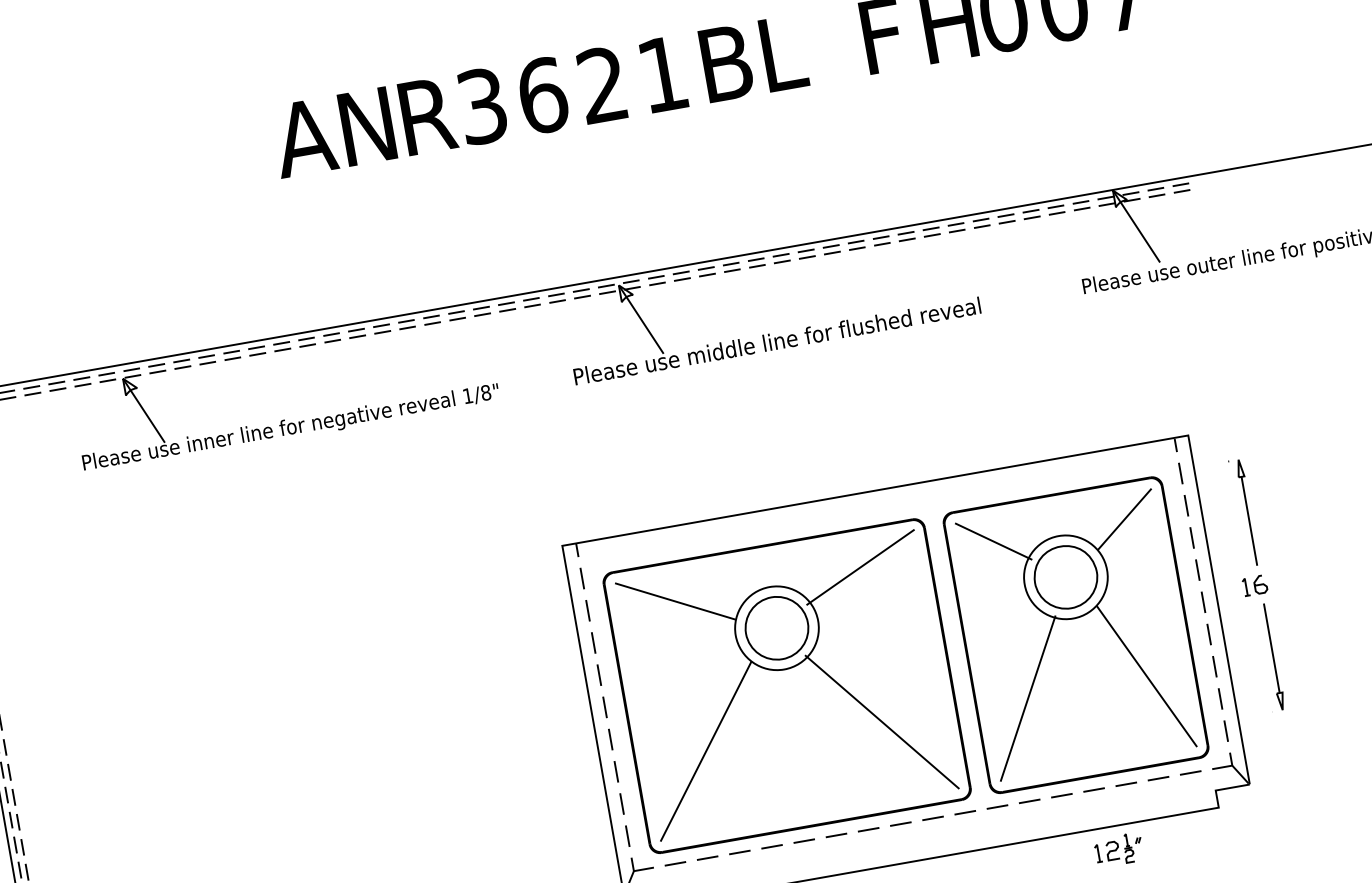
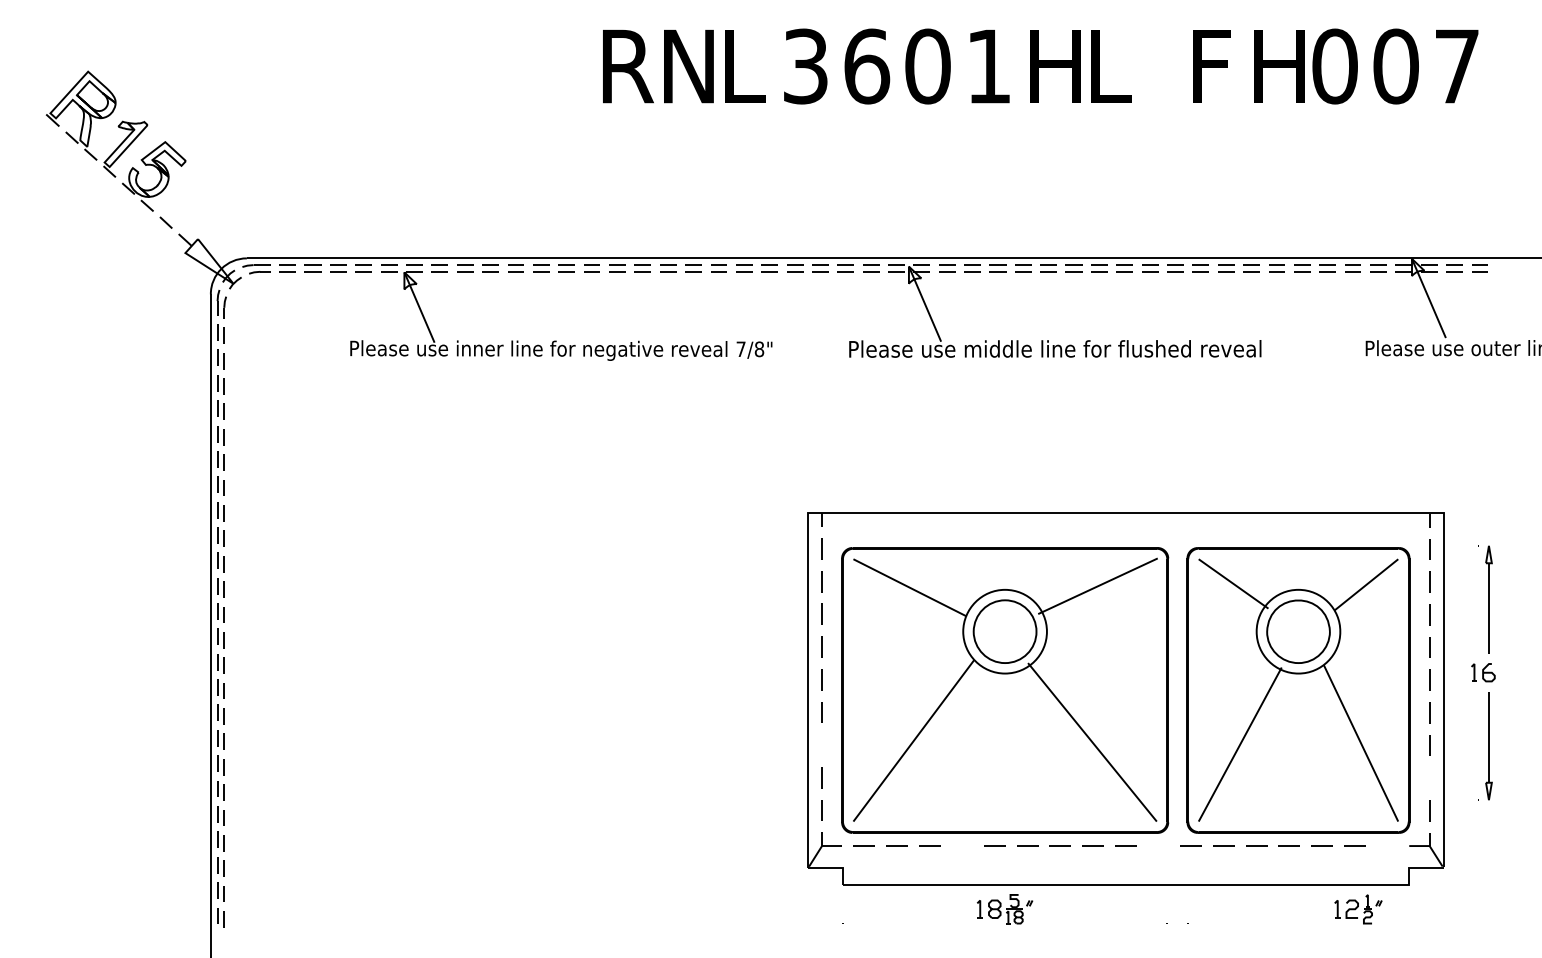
text: (728, 62) -> (1055, 66), B -> H
text: (602, 85) -> (927, 66), 2 -> 0
text: (428, 115) -> (750, 66), R -> L
text: (304, 137) -> (624, 66), A -> R
text: (467, 395) -> (740, 348), 1/8" -> 7/8"
line: (1220, 698) -> (1429, 777), removed
line: (615, 771) -> (821, 744), removed
line: (1190, 772) -> (1387, 845), removed
line: (965, 812) -> (1158, 845), removed
line: (771, 846) -> (961, 845), removed
part: (1119, 850) -> (1358, 909), moved

